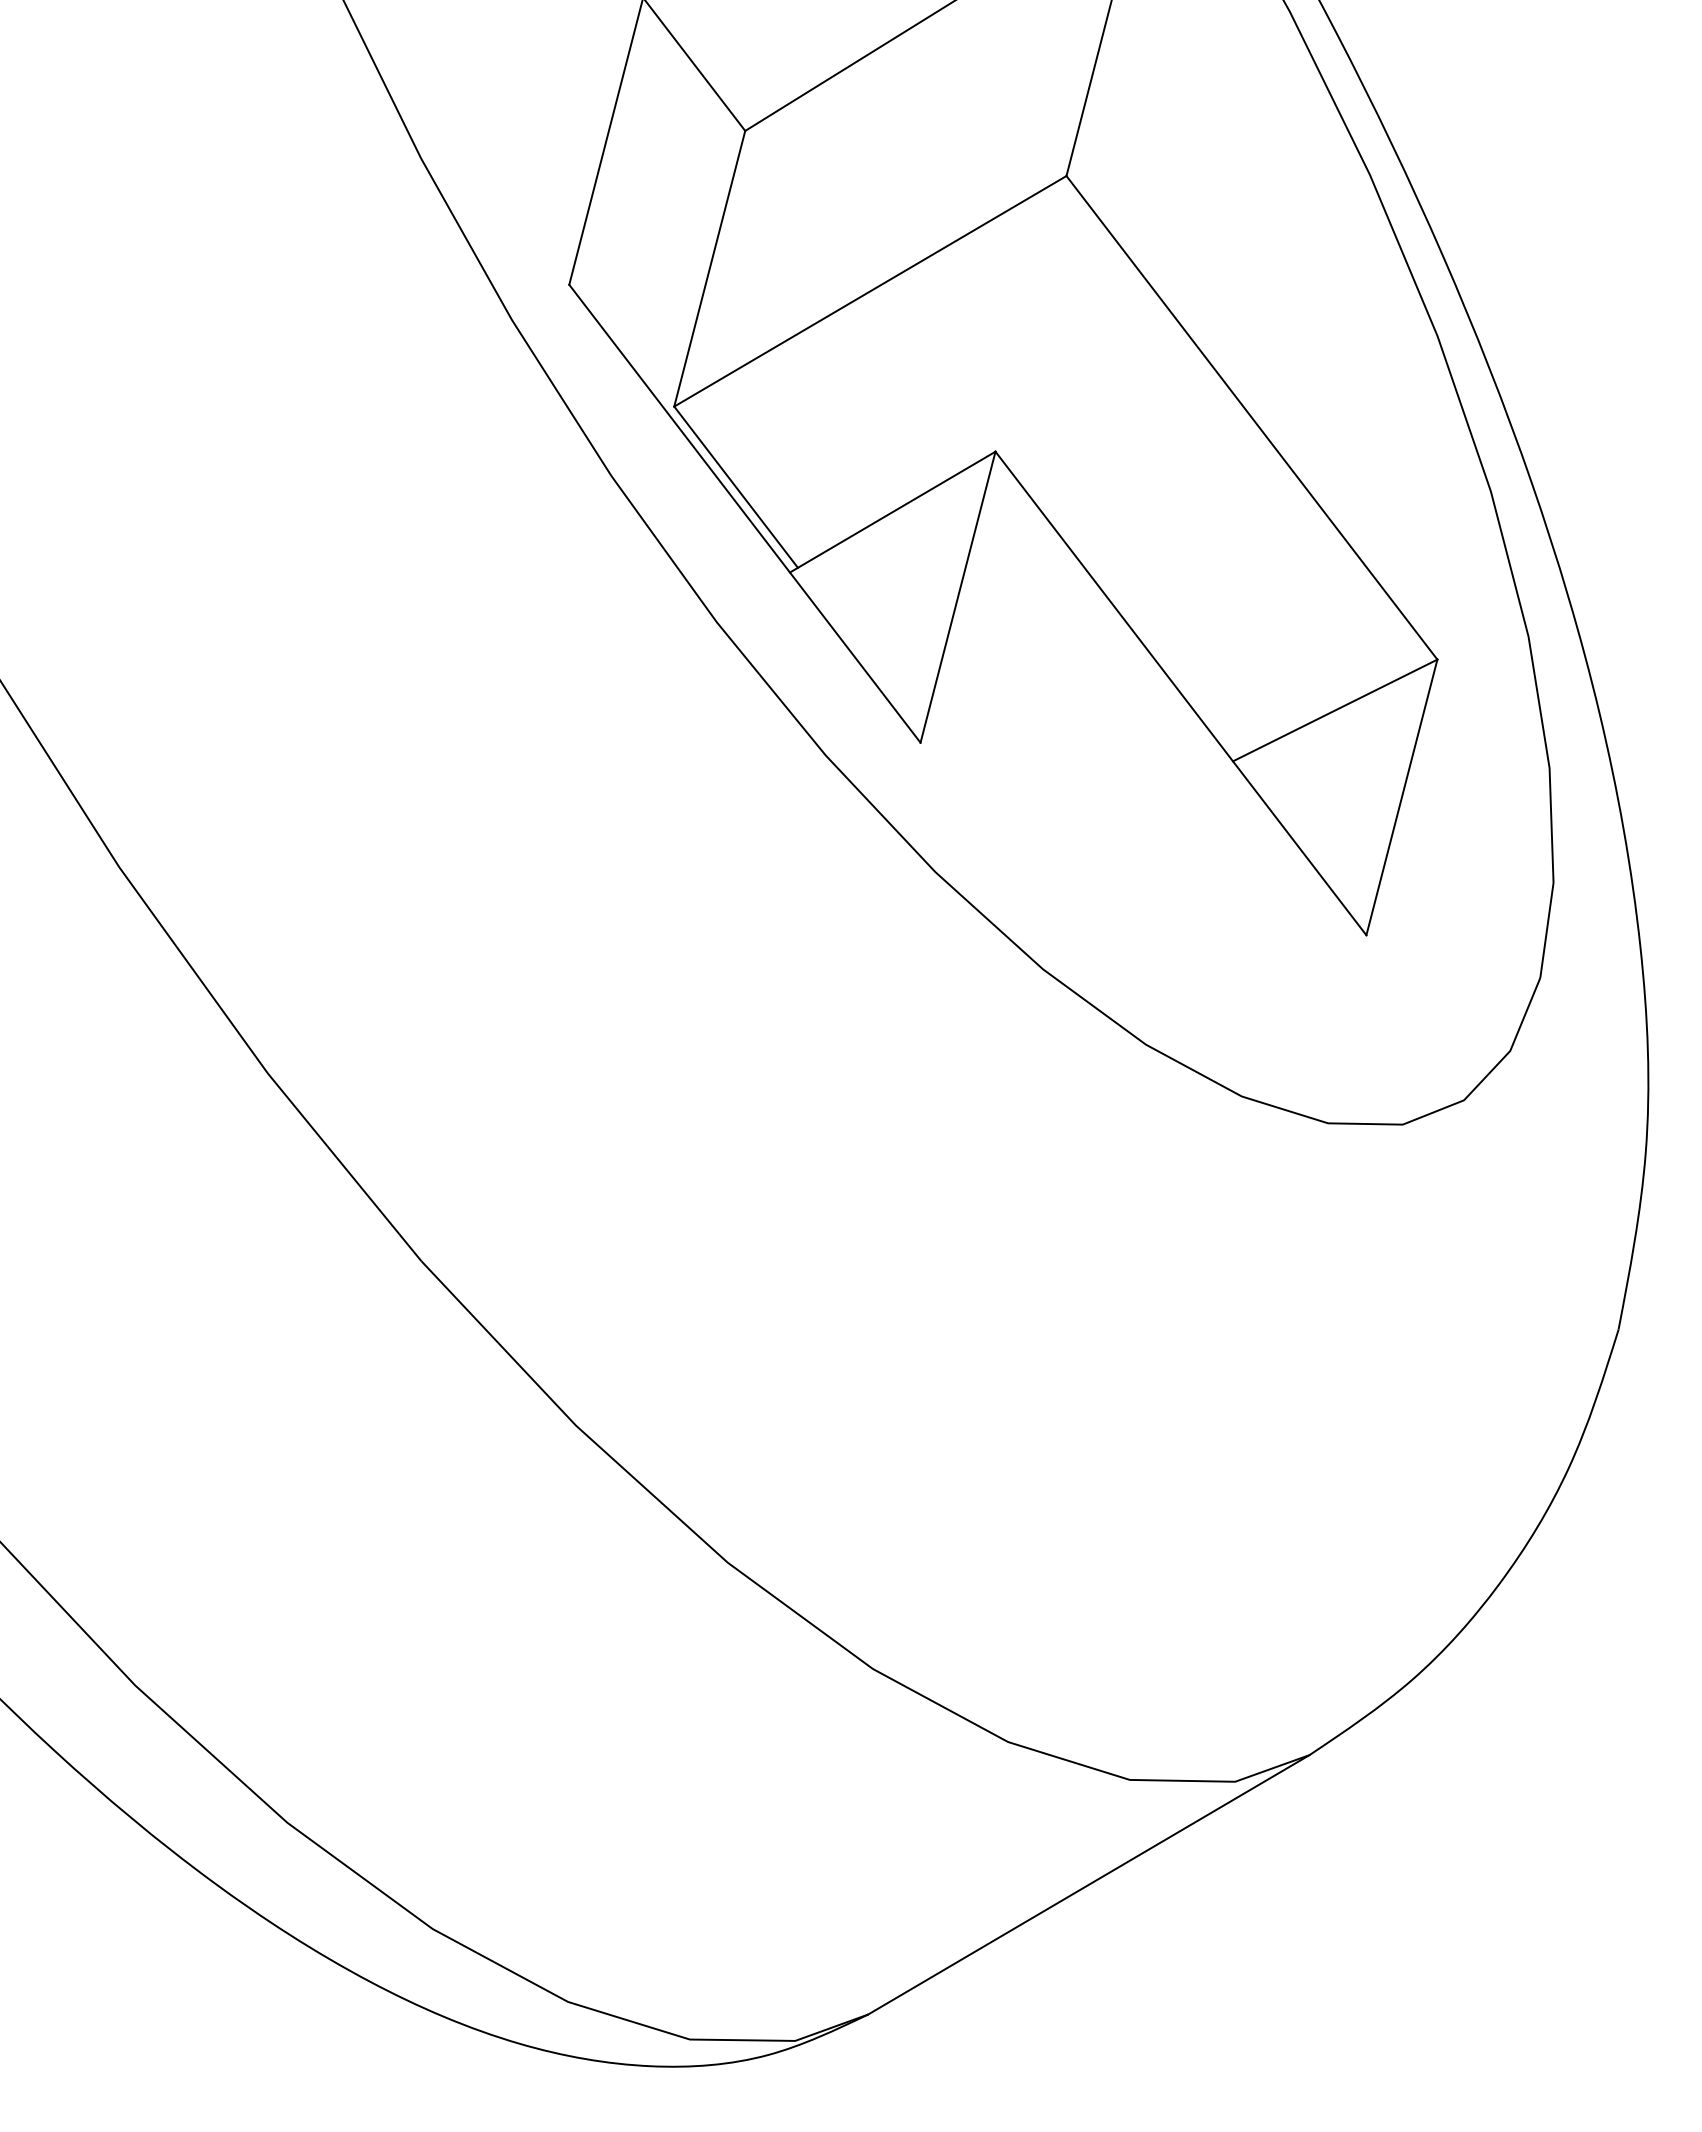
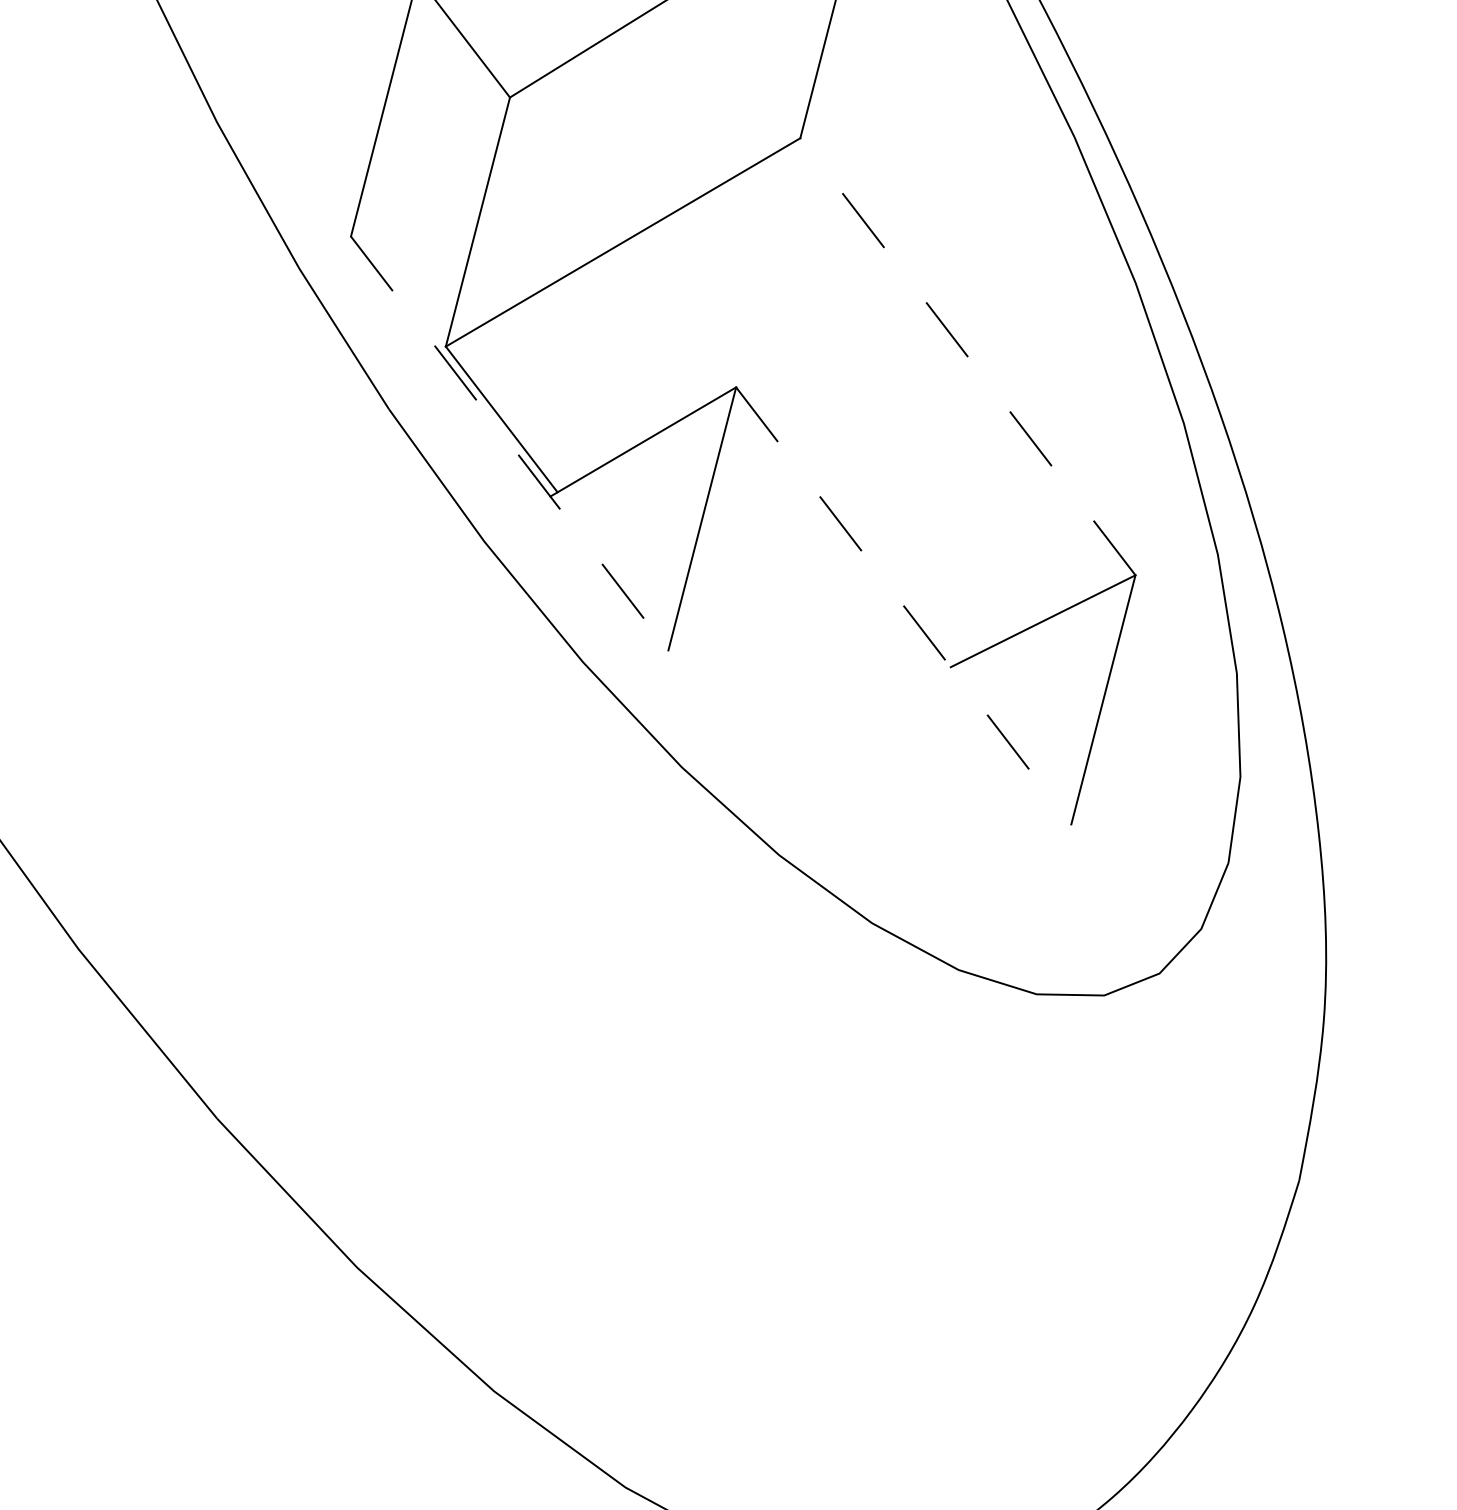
line: (1251, 417) -> (967, 356), solid -> dashed
line: (744, 513) -> (509, 443), solid -> dashed
line: (1180, 693) -> (903, 605), solid -> dashed

